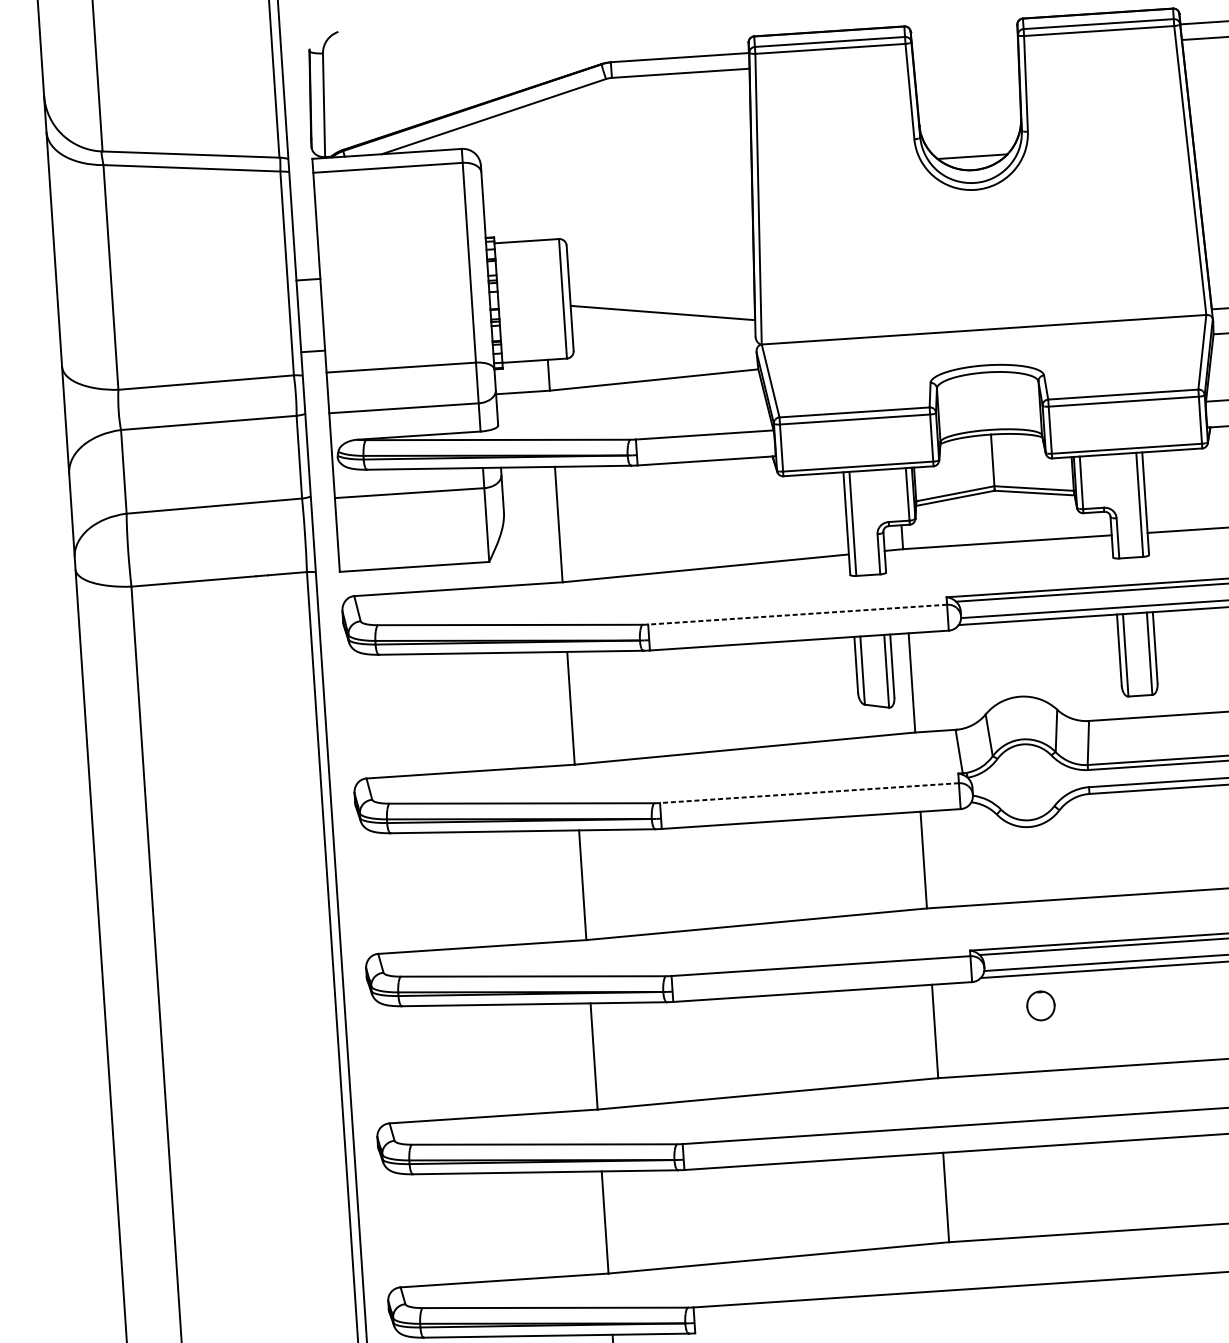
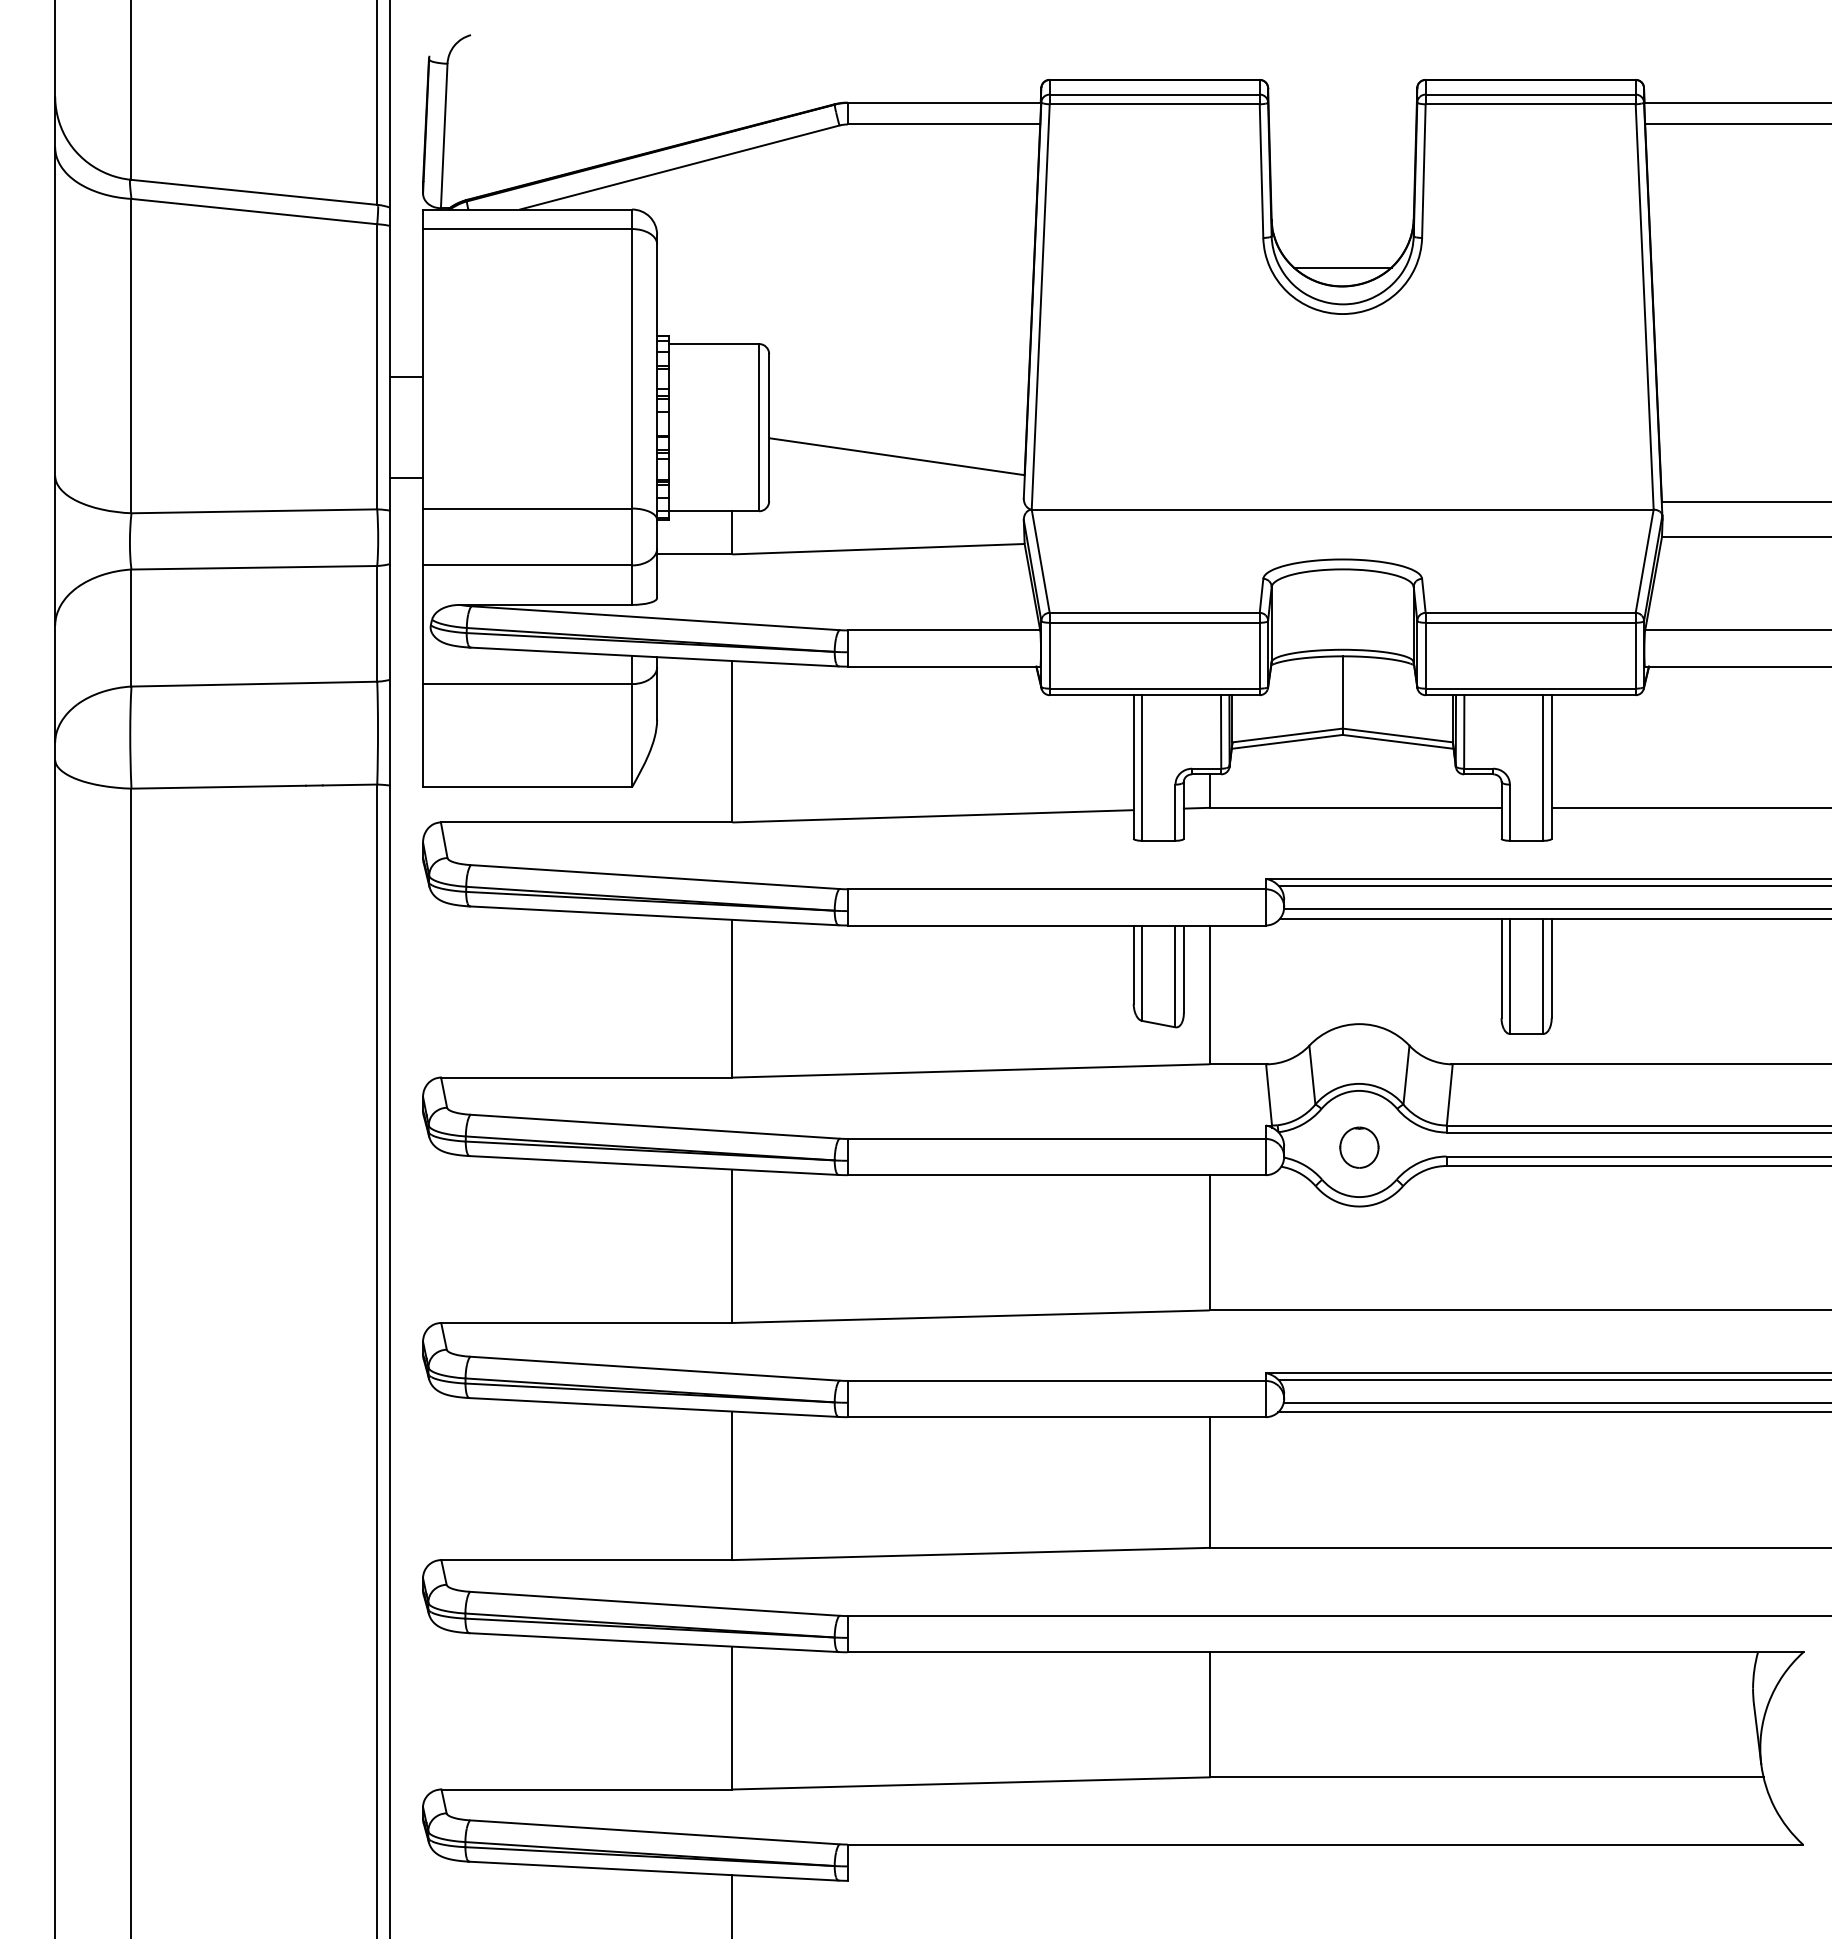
line: (797, 614) -> (1056, 889), dashed -> solid
line: (809, 792) -> (1056, 1138), dashed -> solid
part: (1041, 1005) -> (1359, 1147), moved

